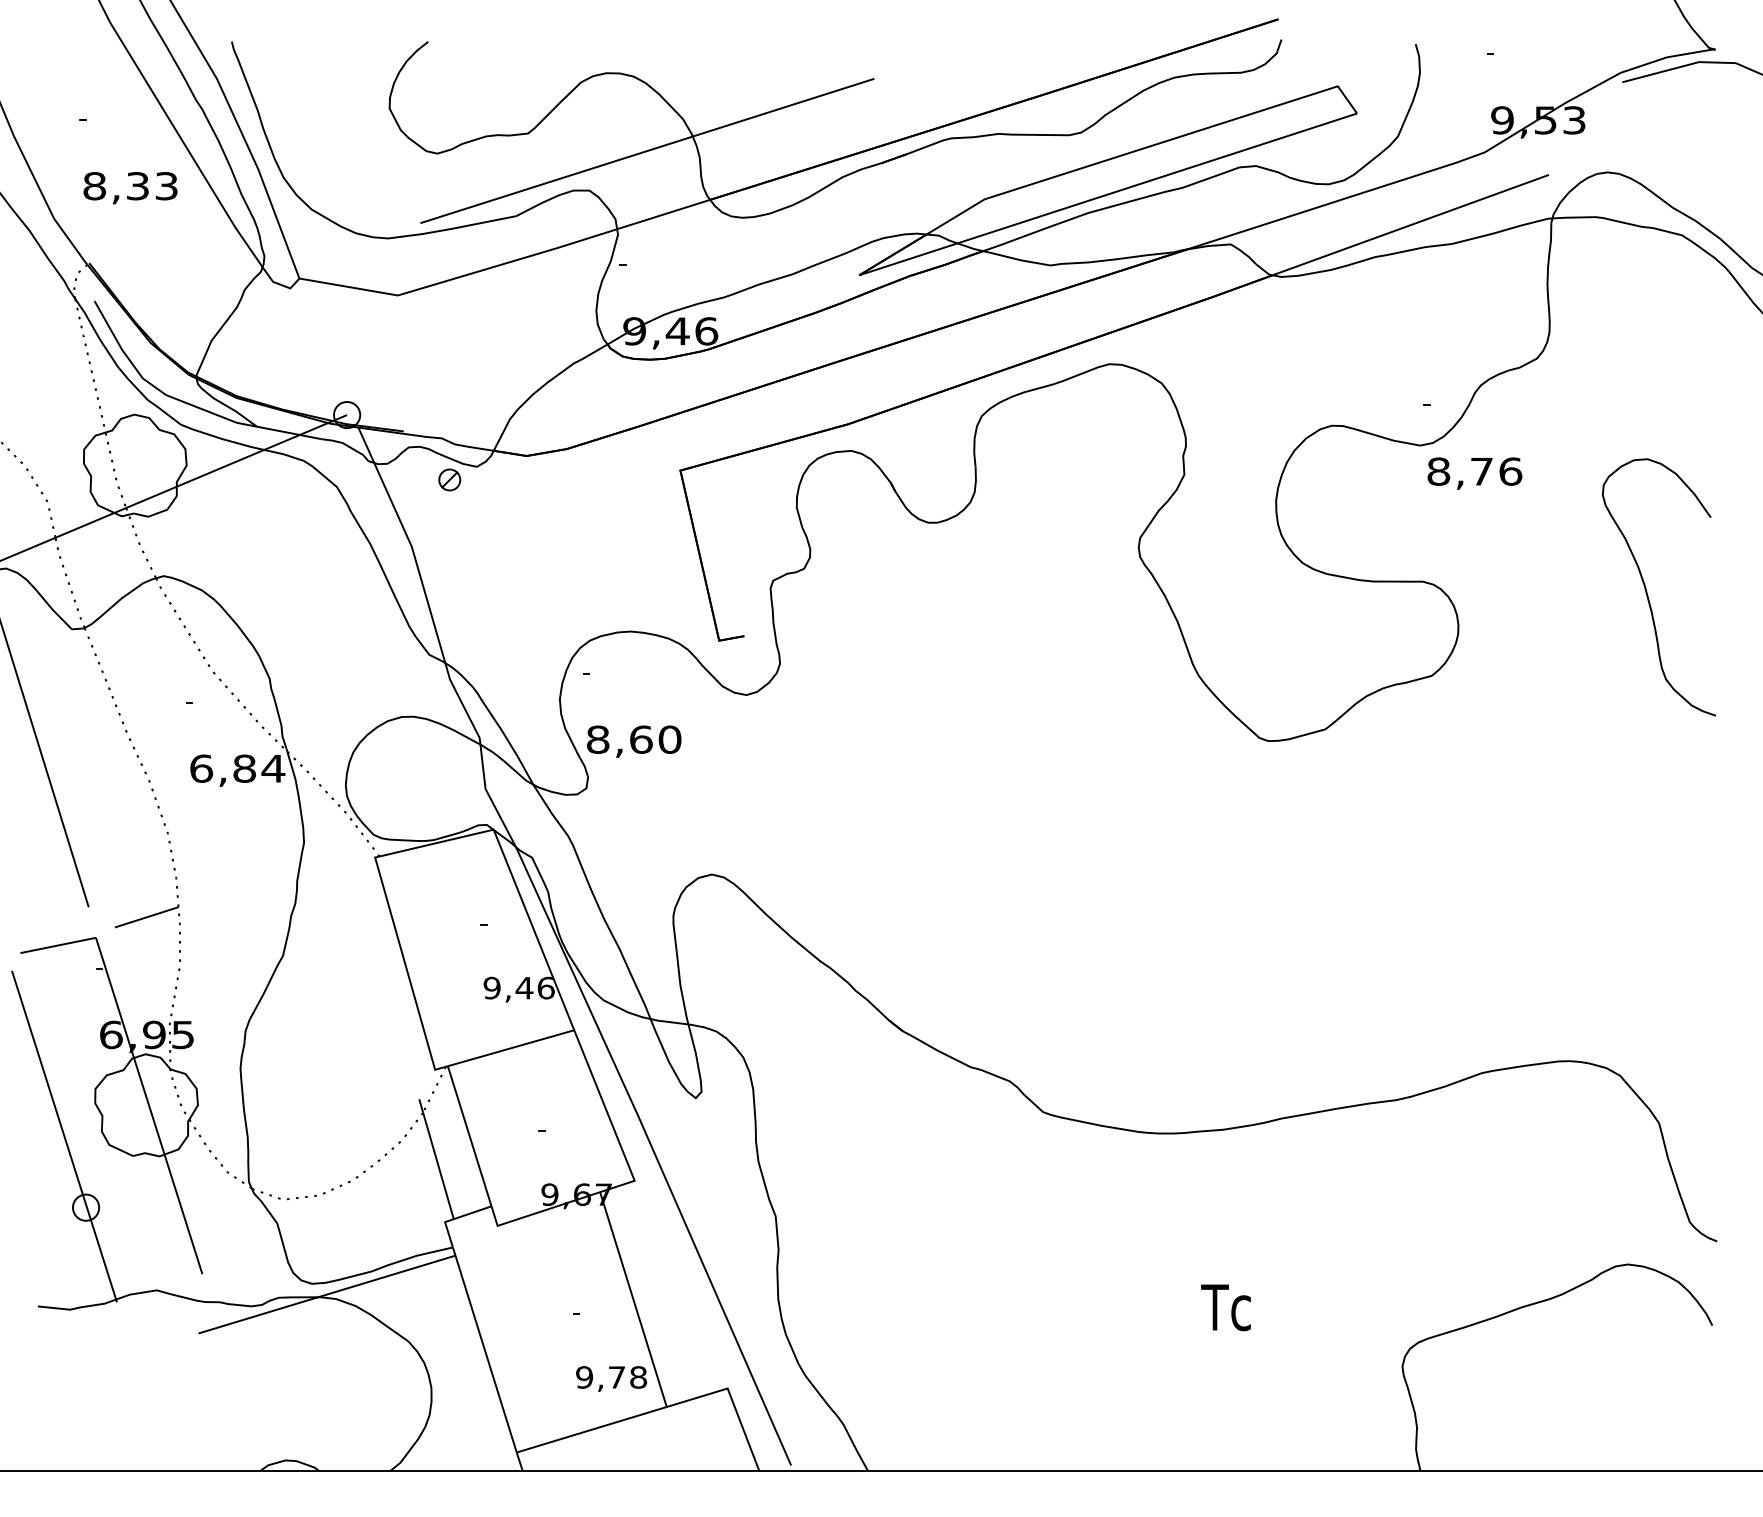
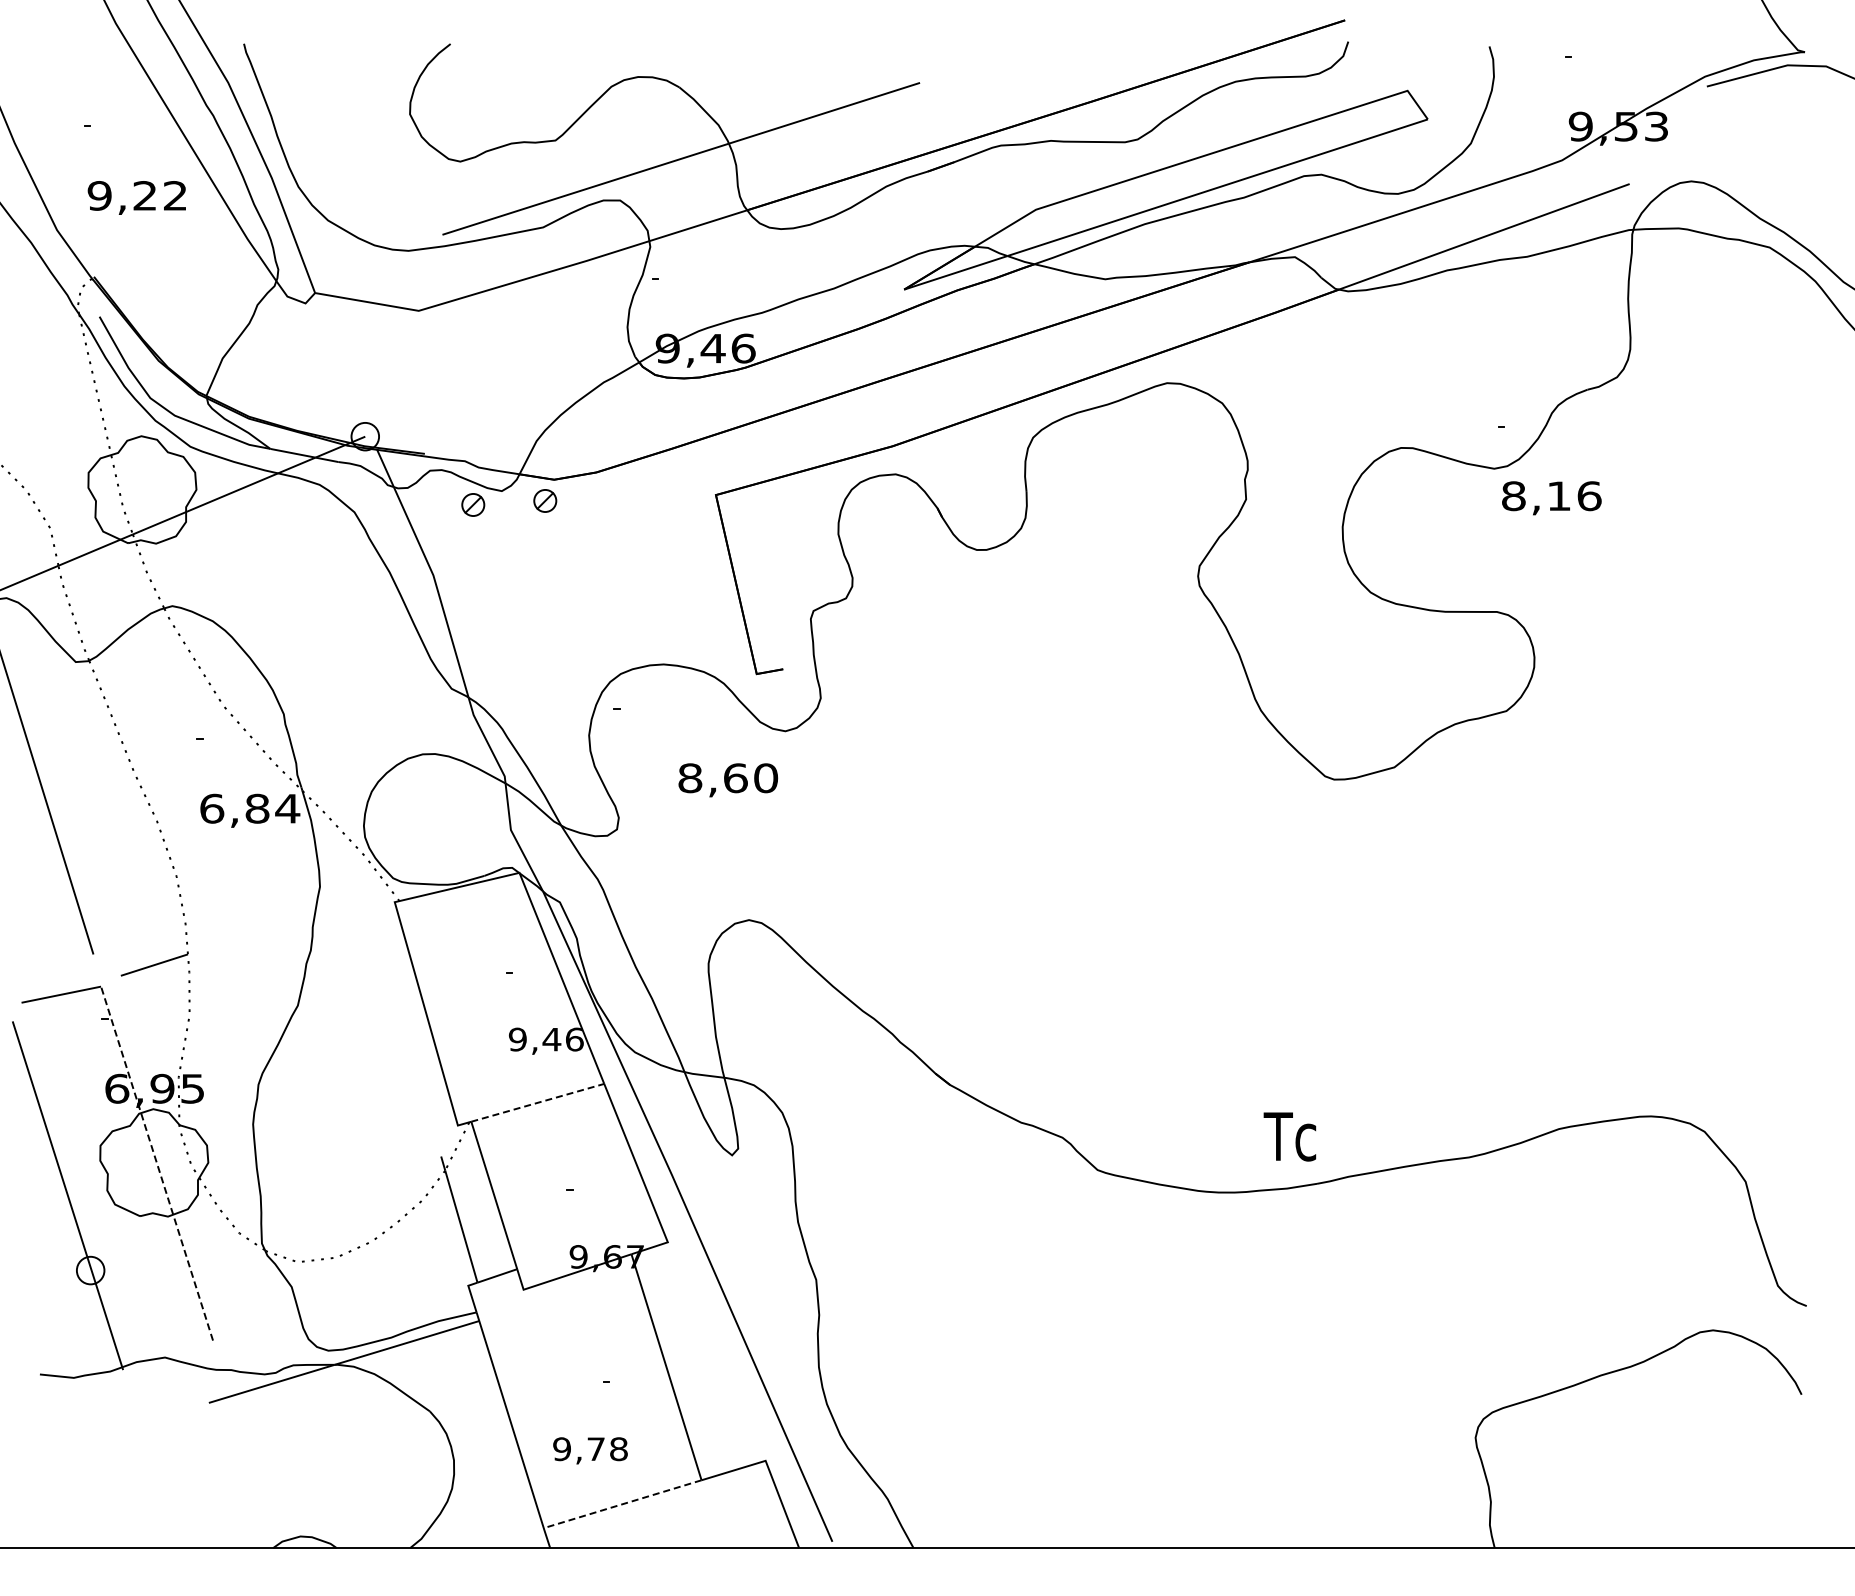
text: (129, 185) -> (136, 195), 8,33 -> 9,22
text: (1482, 470) -> (1559, 495), 8,76 -> 8,16
part: (518, 475) -> (545, 500), added
curve: (1646, 588) -> (1732, 619), removed
text: (634, 741) -> (728, 780), moved
line: (511, 1047) -> (538, 1102), solid -> dashed
line: (149, 1105) -> (157, 1163), solid -> dashed
text: (1225, 1307) -> (1289, 1136), moved
text: (611, 1378) -> (590, 1450), moved
line: (591, 1430) -> (622, 1504), solid -> dashed

